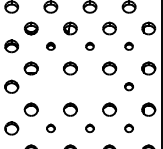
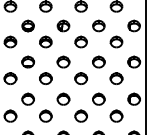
part: (50, 46) -> (45, 42), size x1.67
part: (89, 46) -> (80, 42), size x1.67
part: (128, 46) -> (115, 42), size x1.67
part: (50, 86) -> (45, 78), added
part: (89, 86) -> (80, 78), added
part: (128, 86) -> (115, 78), size x1.67
part: (50, 128) -> (45, 116), size x1.67
part: (89, 128) -> (80, 116), size x1.67
part: (128, 128) -> (115, 116), size x1.67

